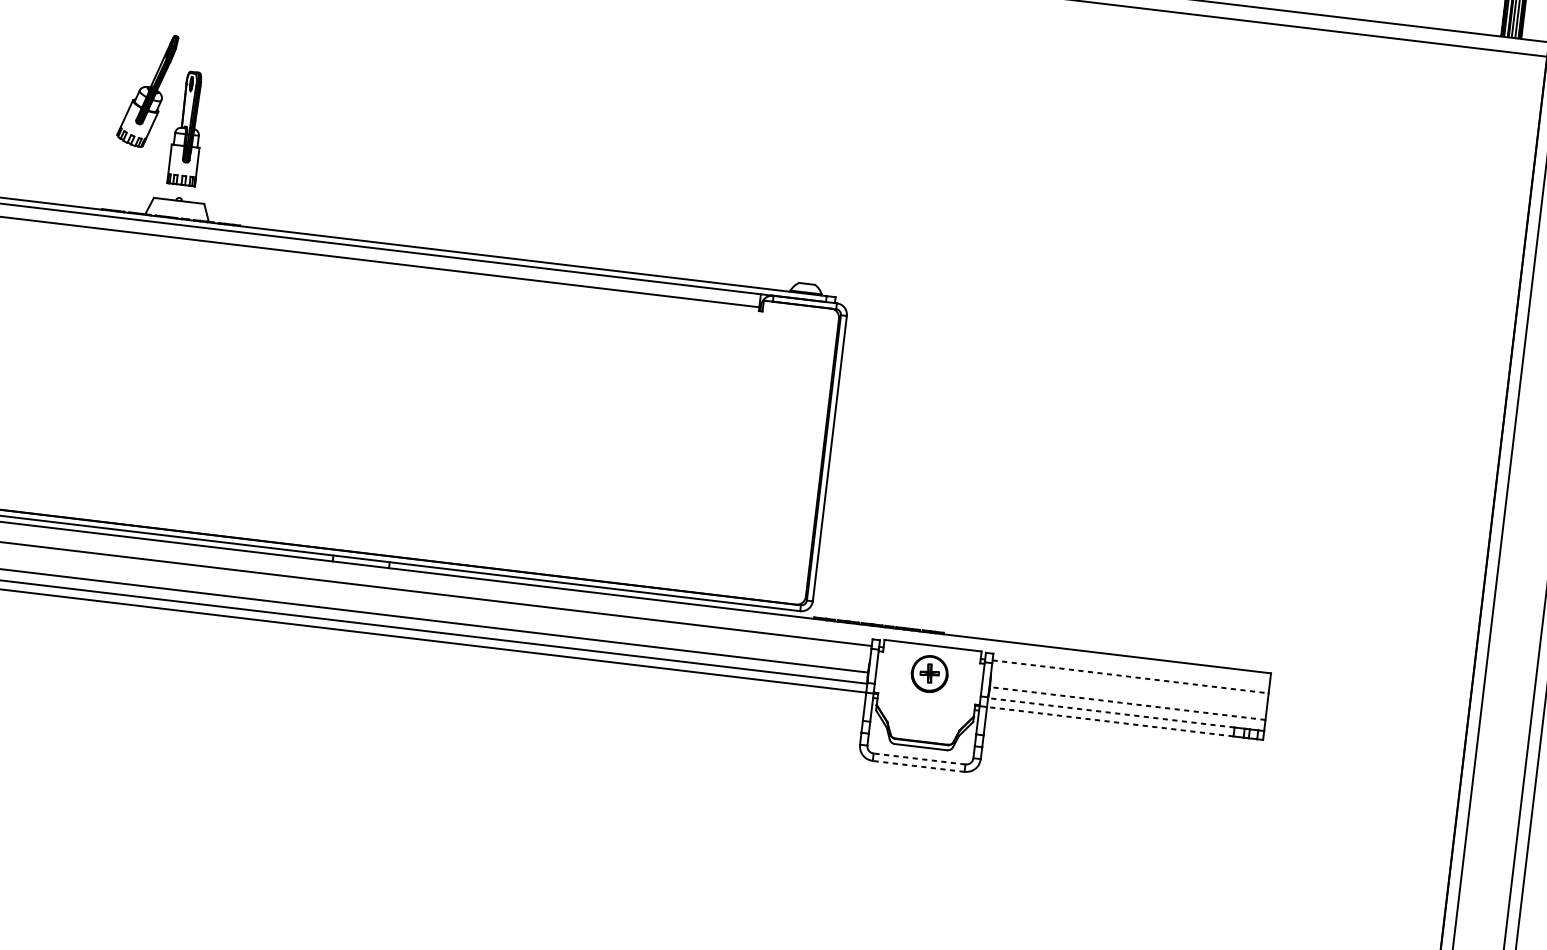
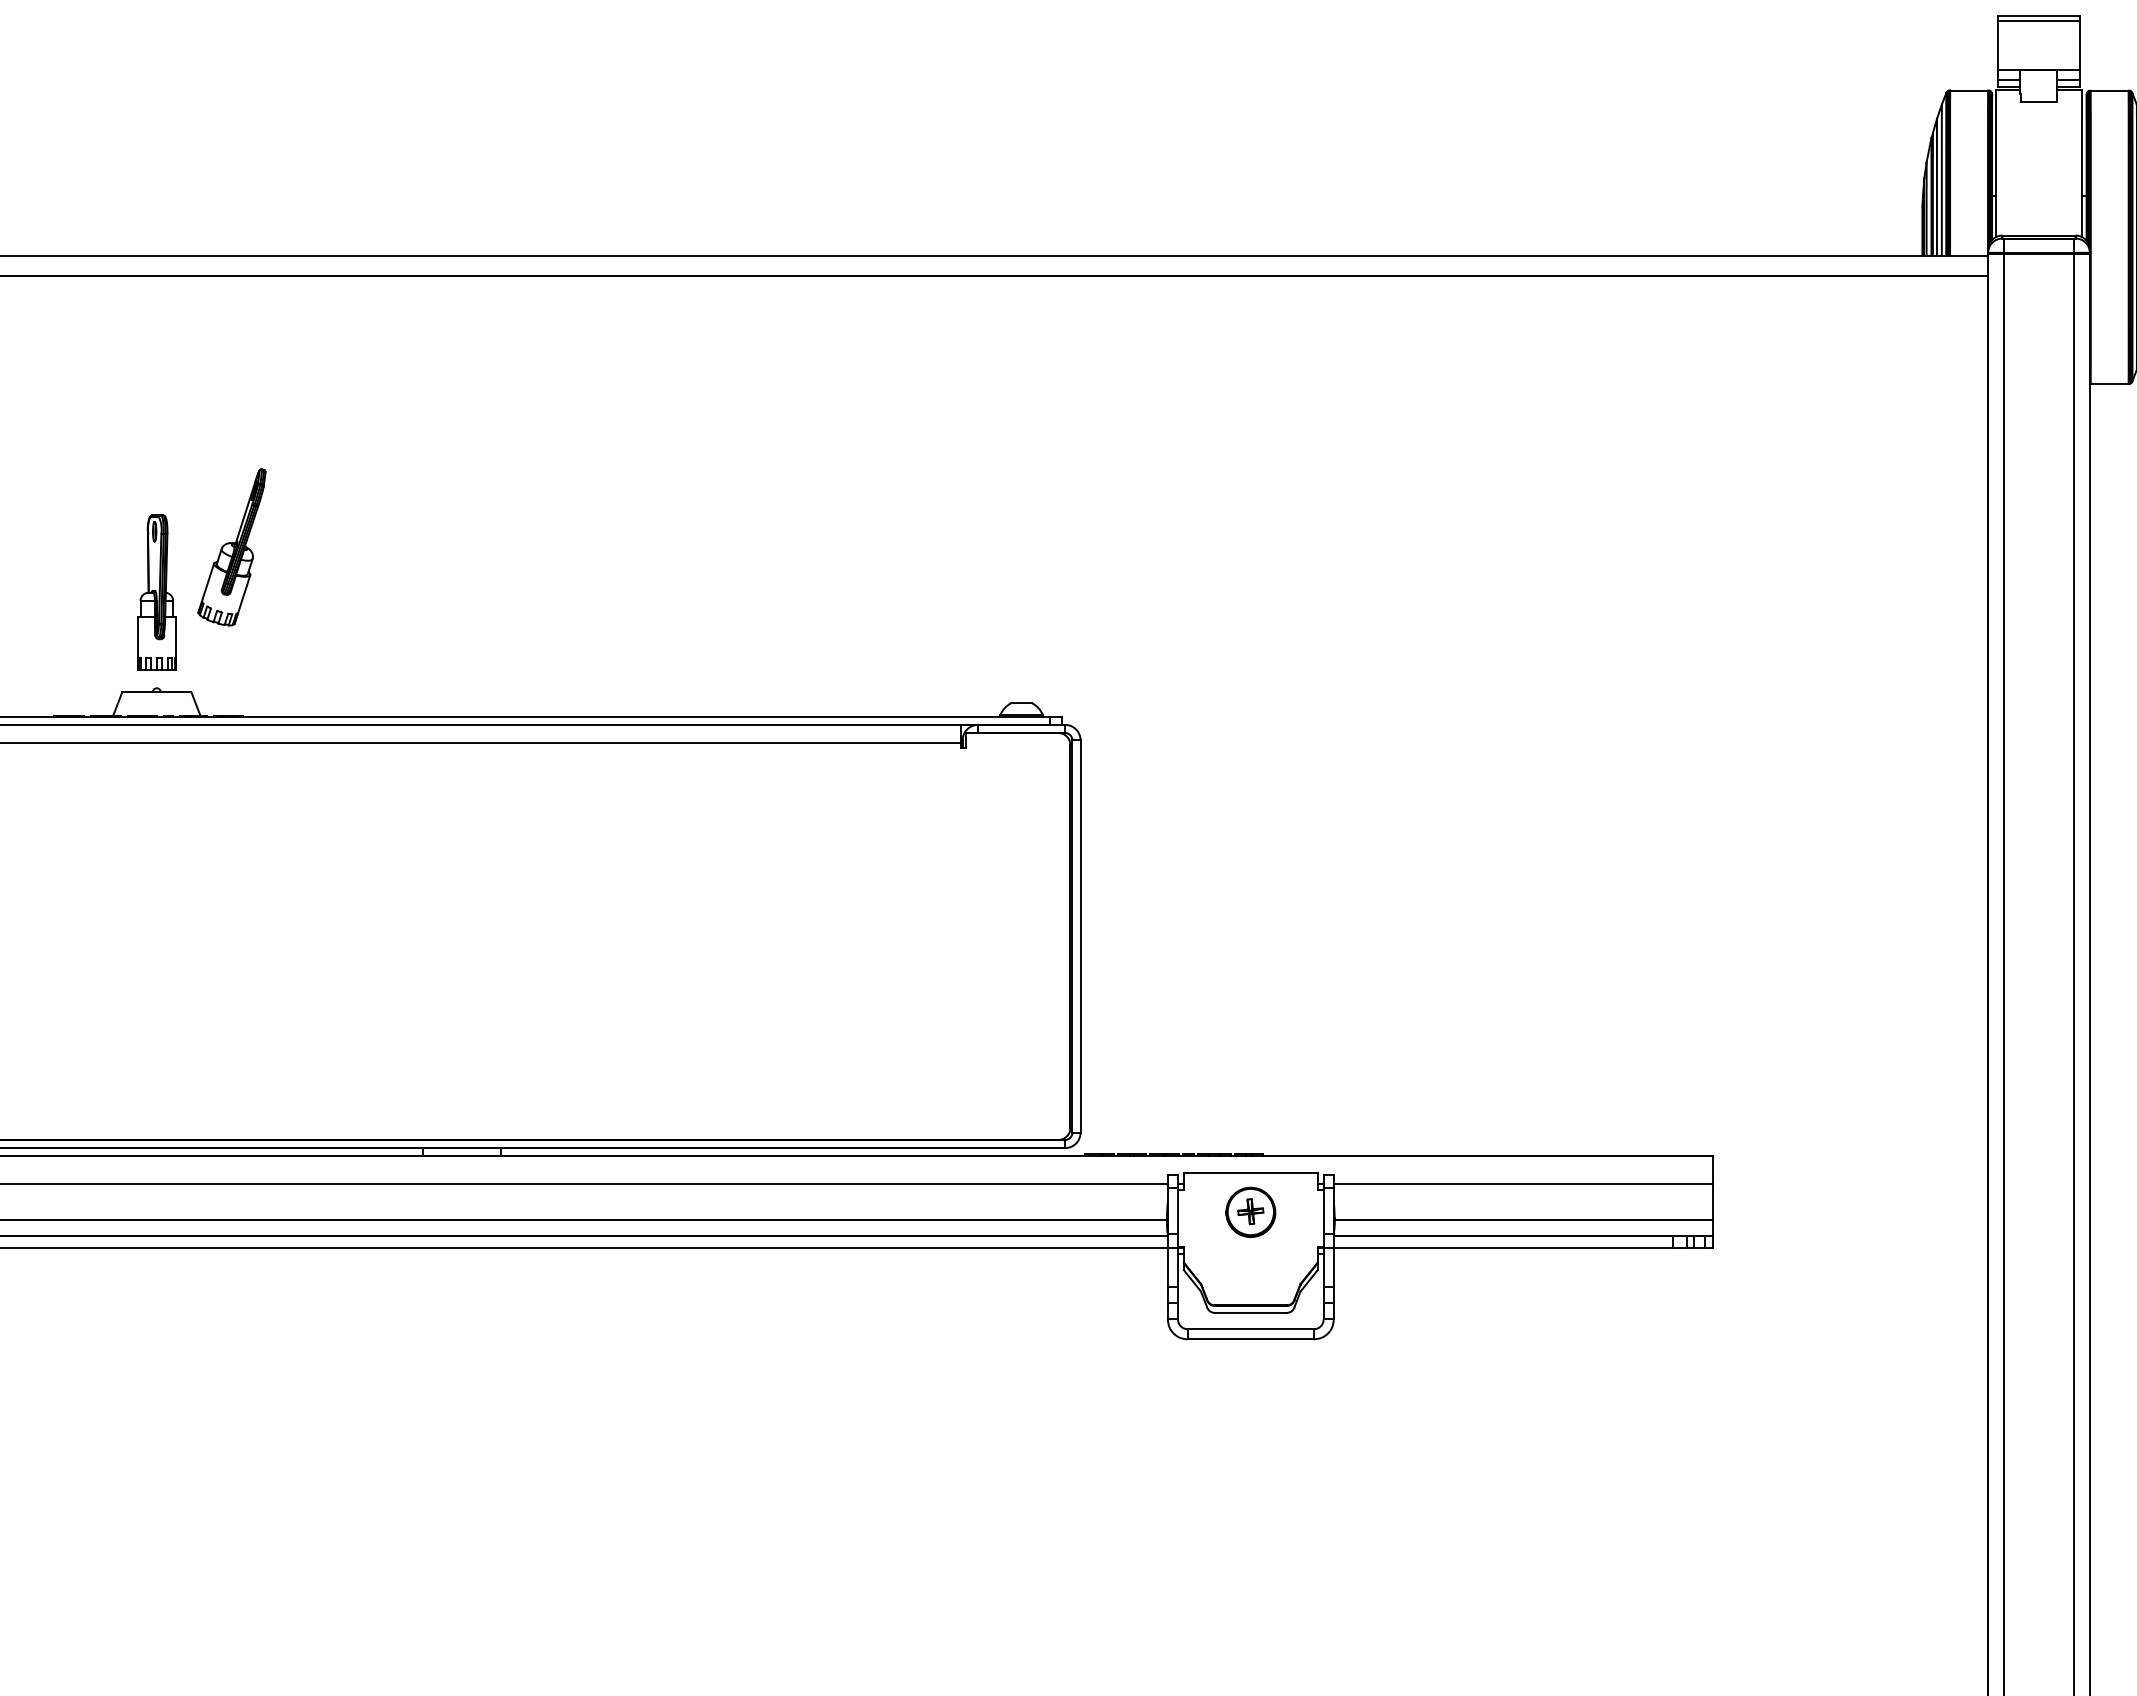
part: (147, 90) -> (231, 547), moved
line: (1130, 676) -> (1523, 1183), dashed -> solid
line: (1127, 703) -> (1523, 1220), dashed -> solid
line: (1110, 712) -> (1502, 1235), dashed -> solid
line: (1109, 721) -> (1502, 1247), dashed -> solid
line: (919, 759) -> (1250, 1329), dashed -> solid
line: (918, 766) -> (1250, 1339), dashed -> solid

